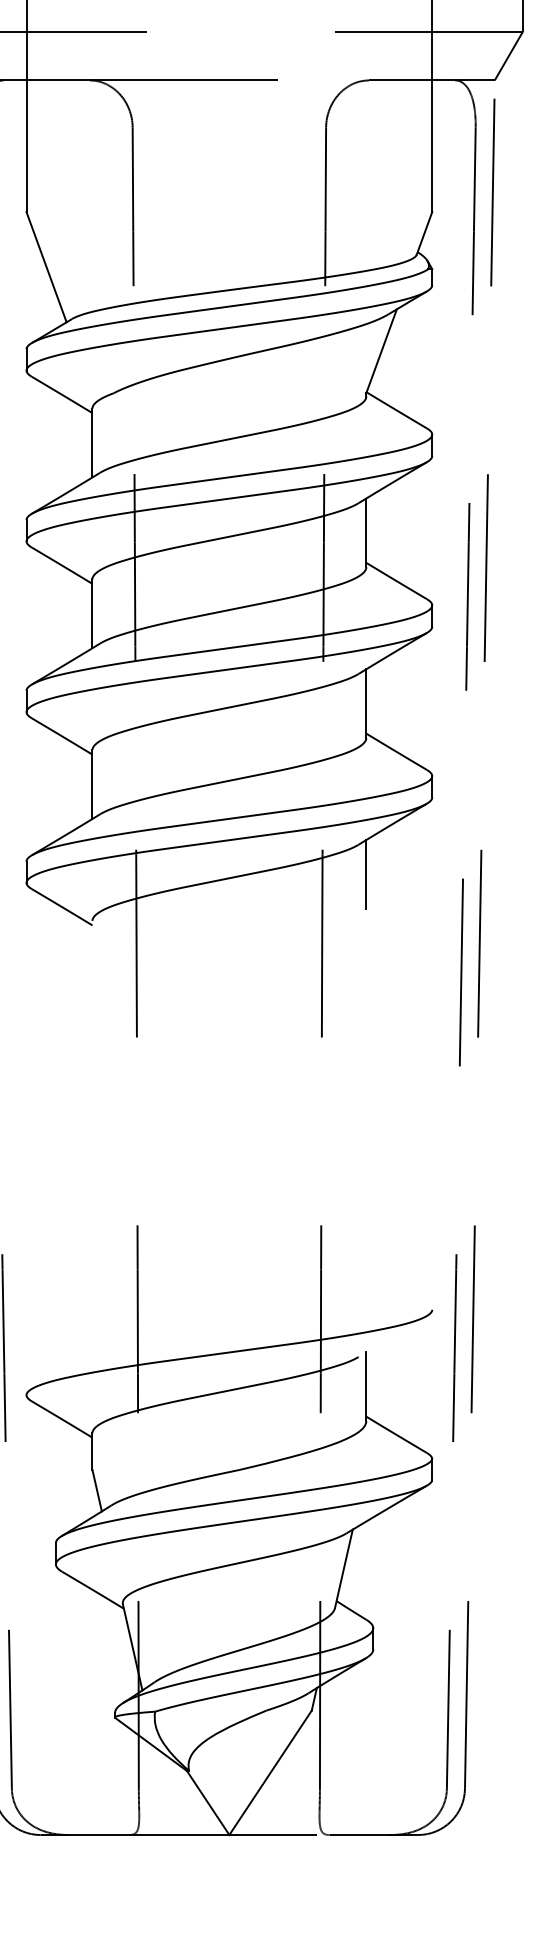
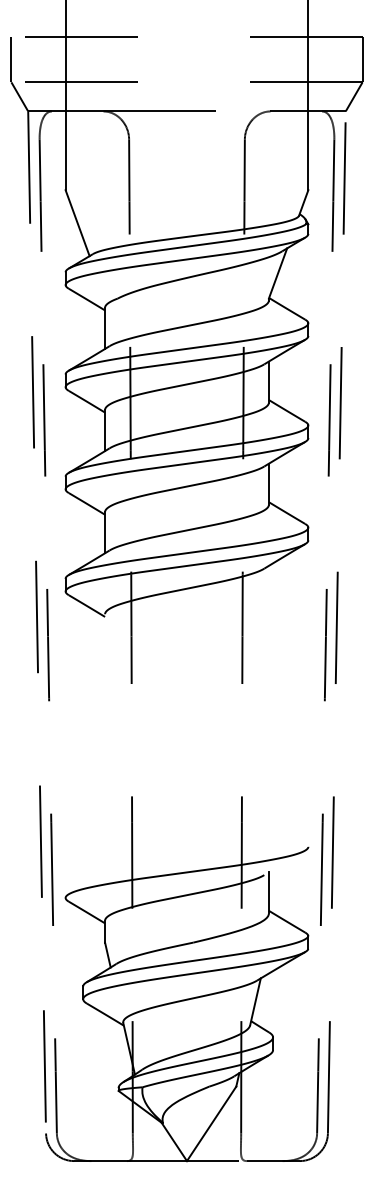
line: (365, 874) -> (268, 586), removed

